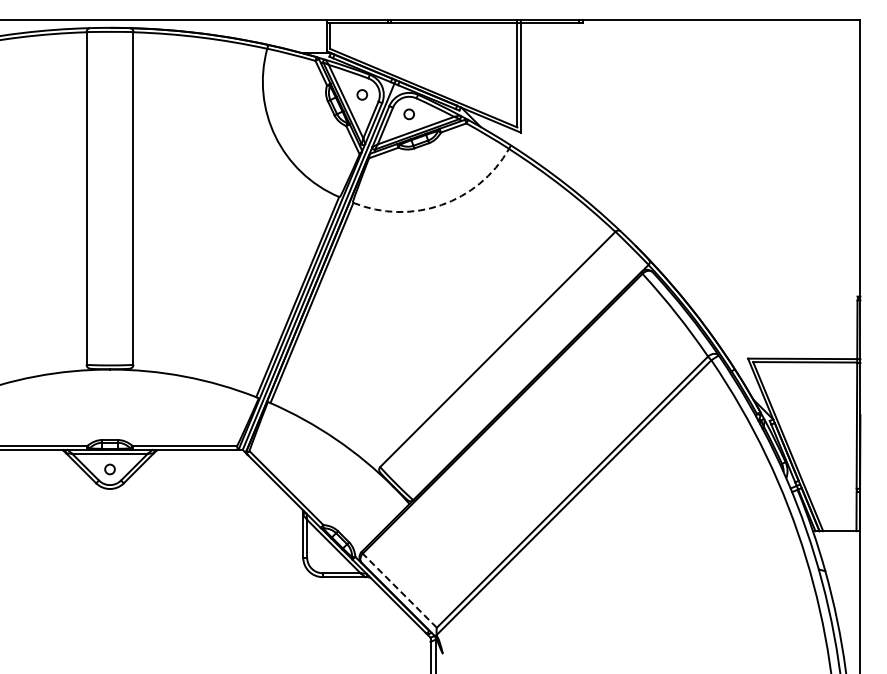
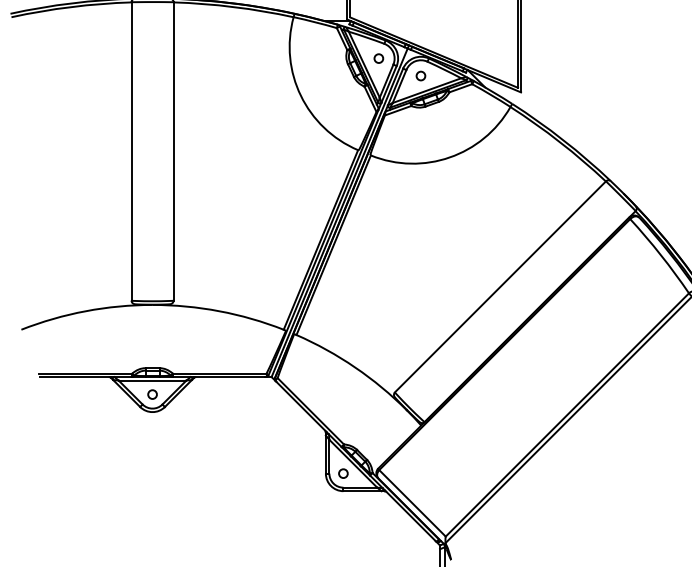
arc: (441, 205) -> (449, 157), dashed -> solid
circle: (322, 557) -> (343, 473), added
line: (399, 590) -> (412, 503), dashed -> solid

